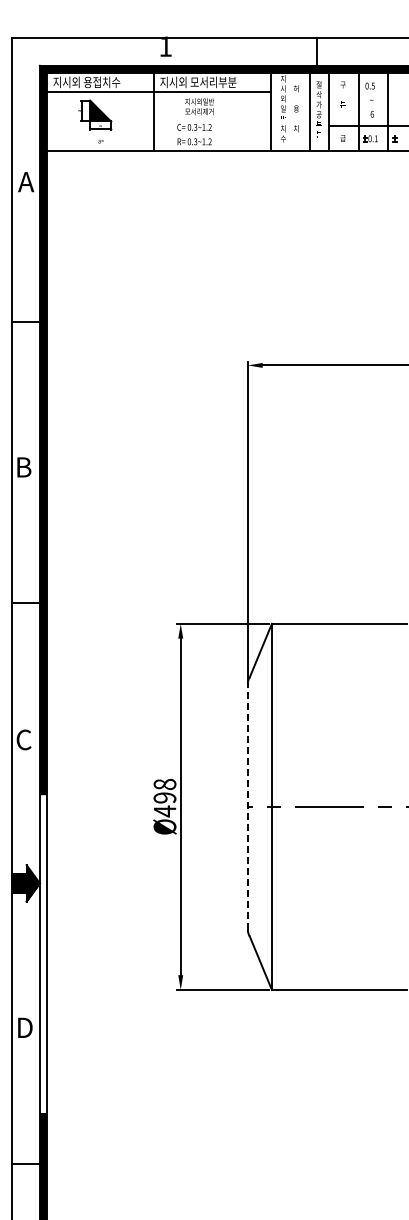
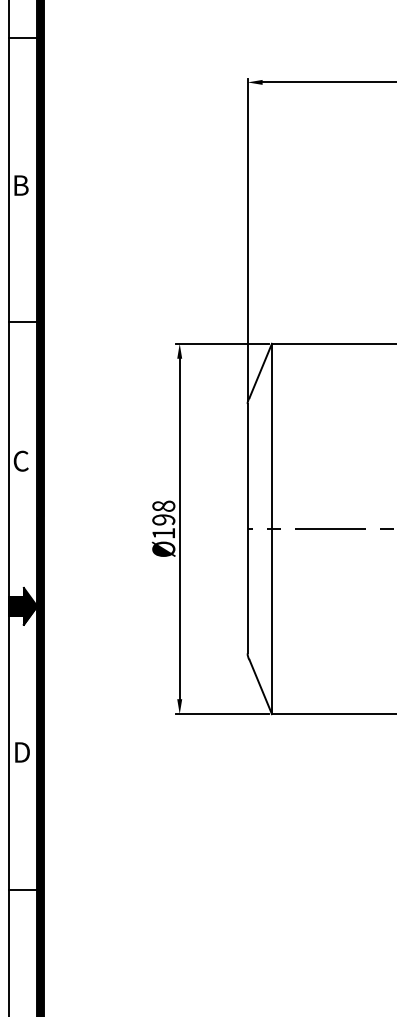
line: (247, 805) -> (247, 527), dashed -> solid
text: (165, 811) -> (164, 533), Ø498 -> Ø198
fill: (42, 953) -> (39, 677), added

